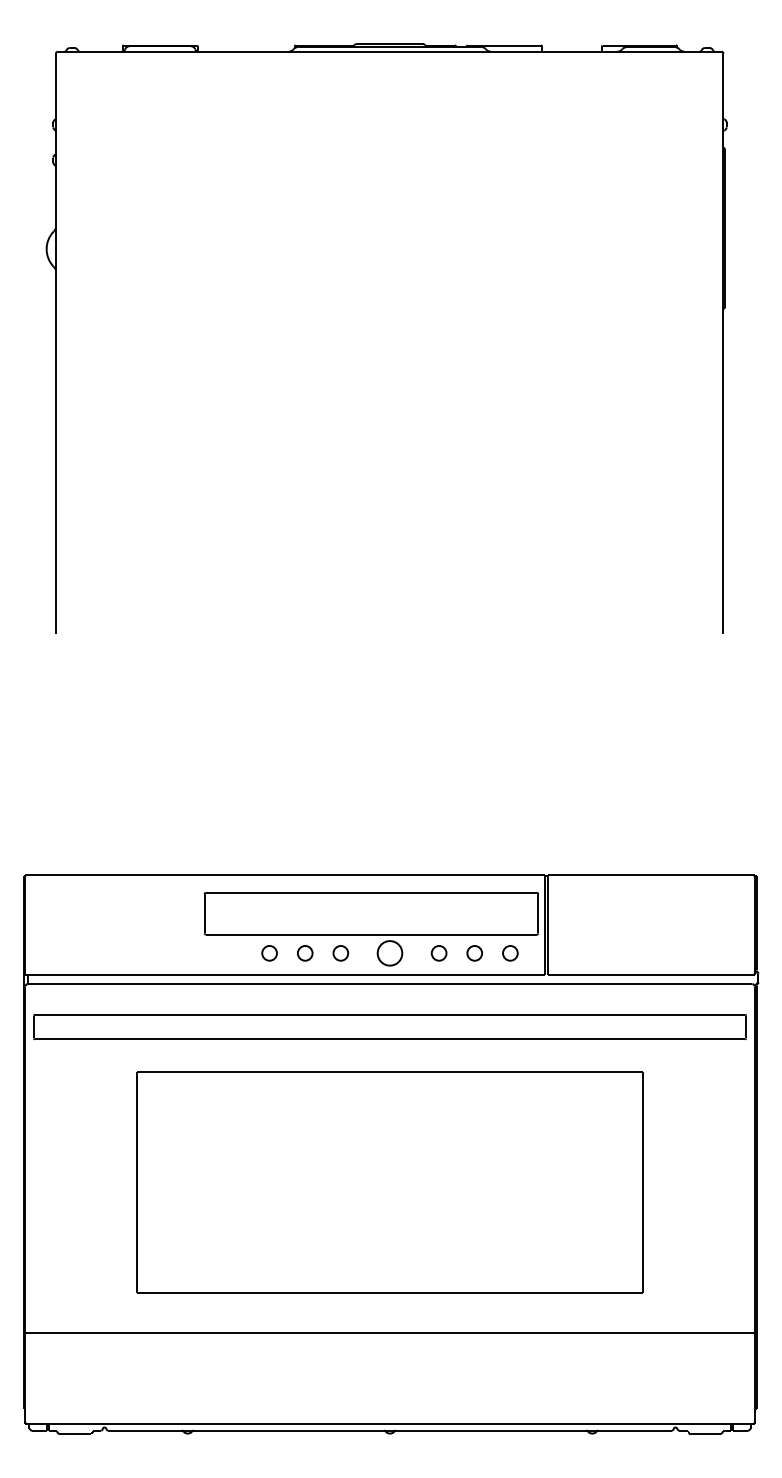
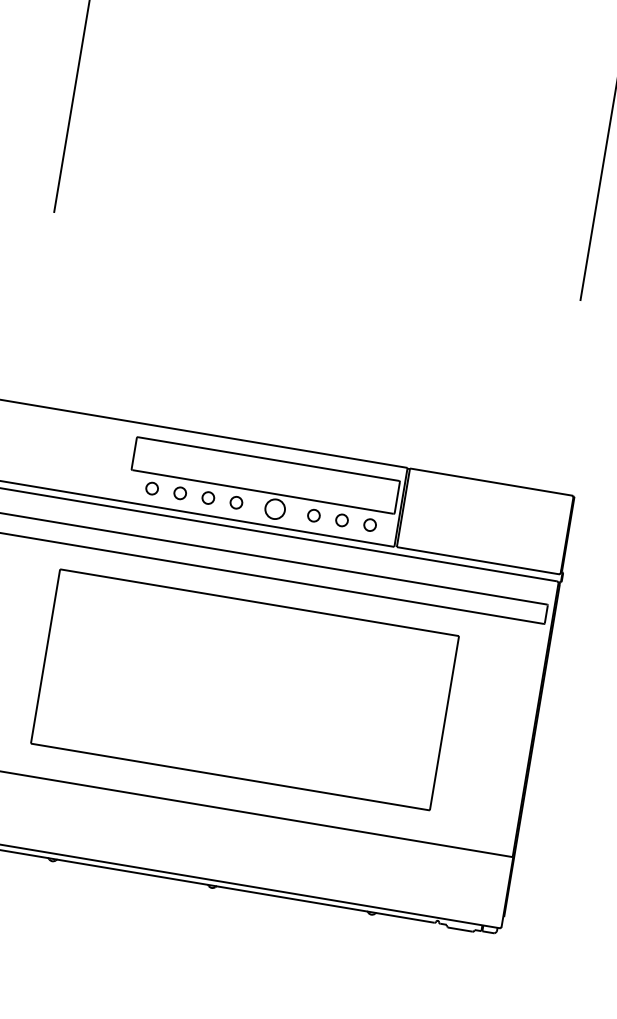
part: (233, 953) -> (151, 488), added

